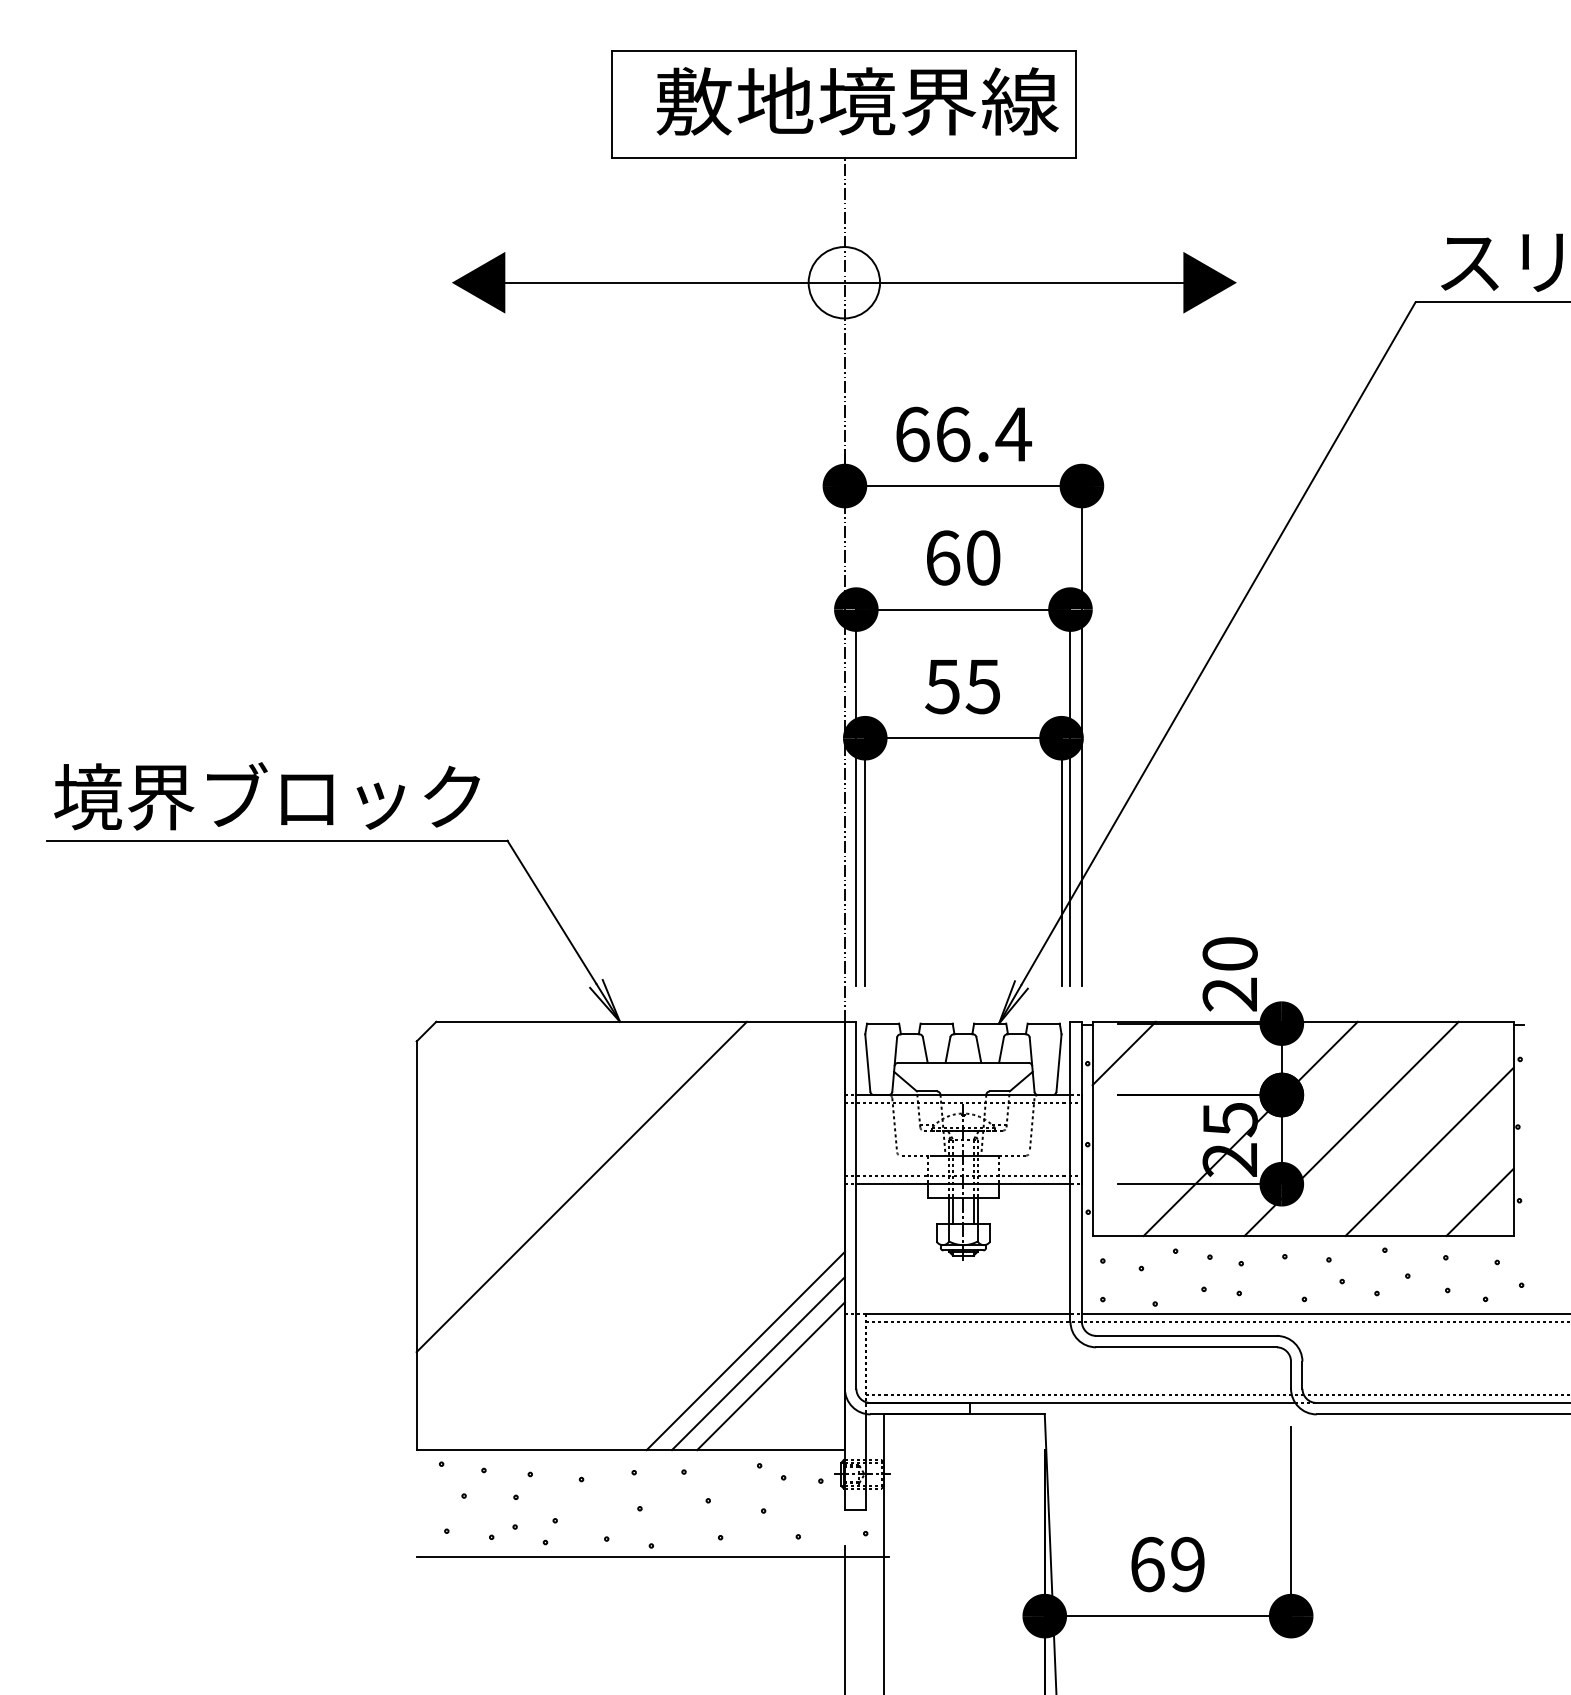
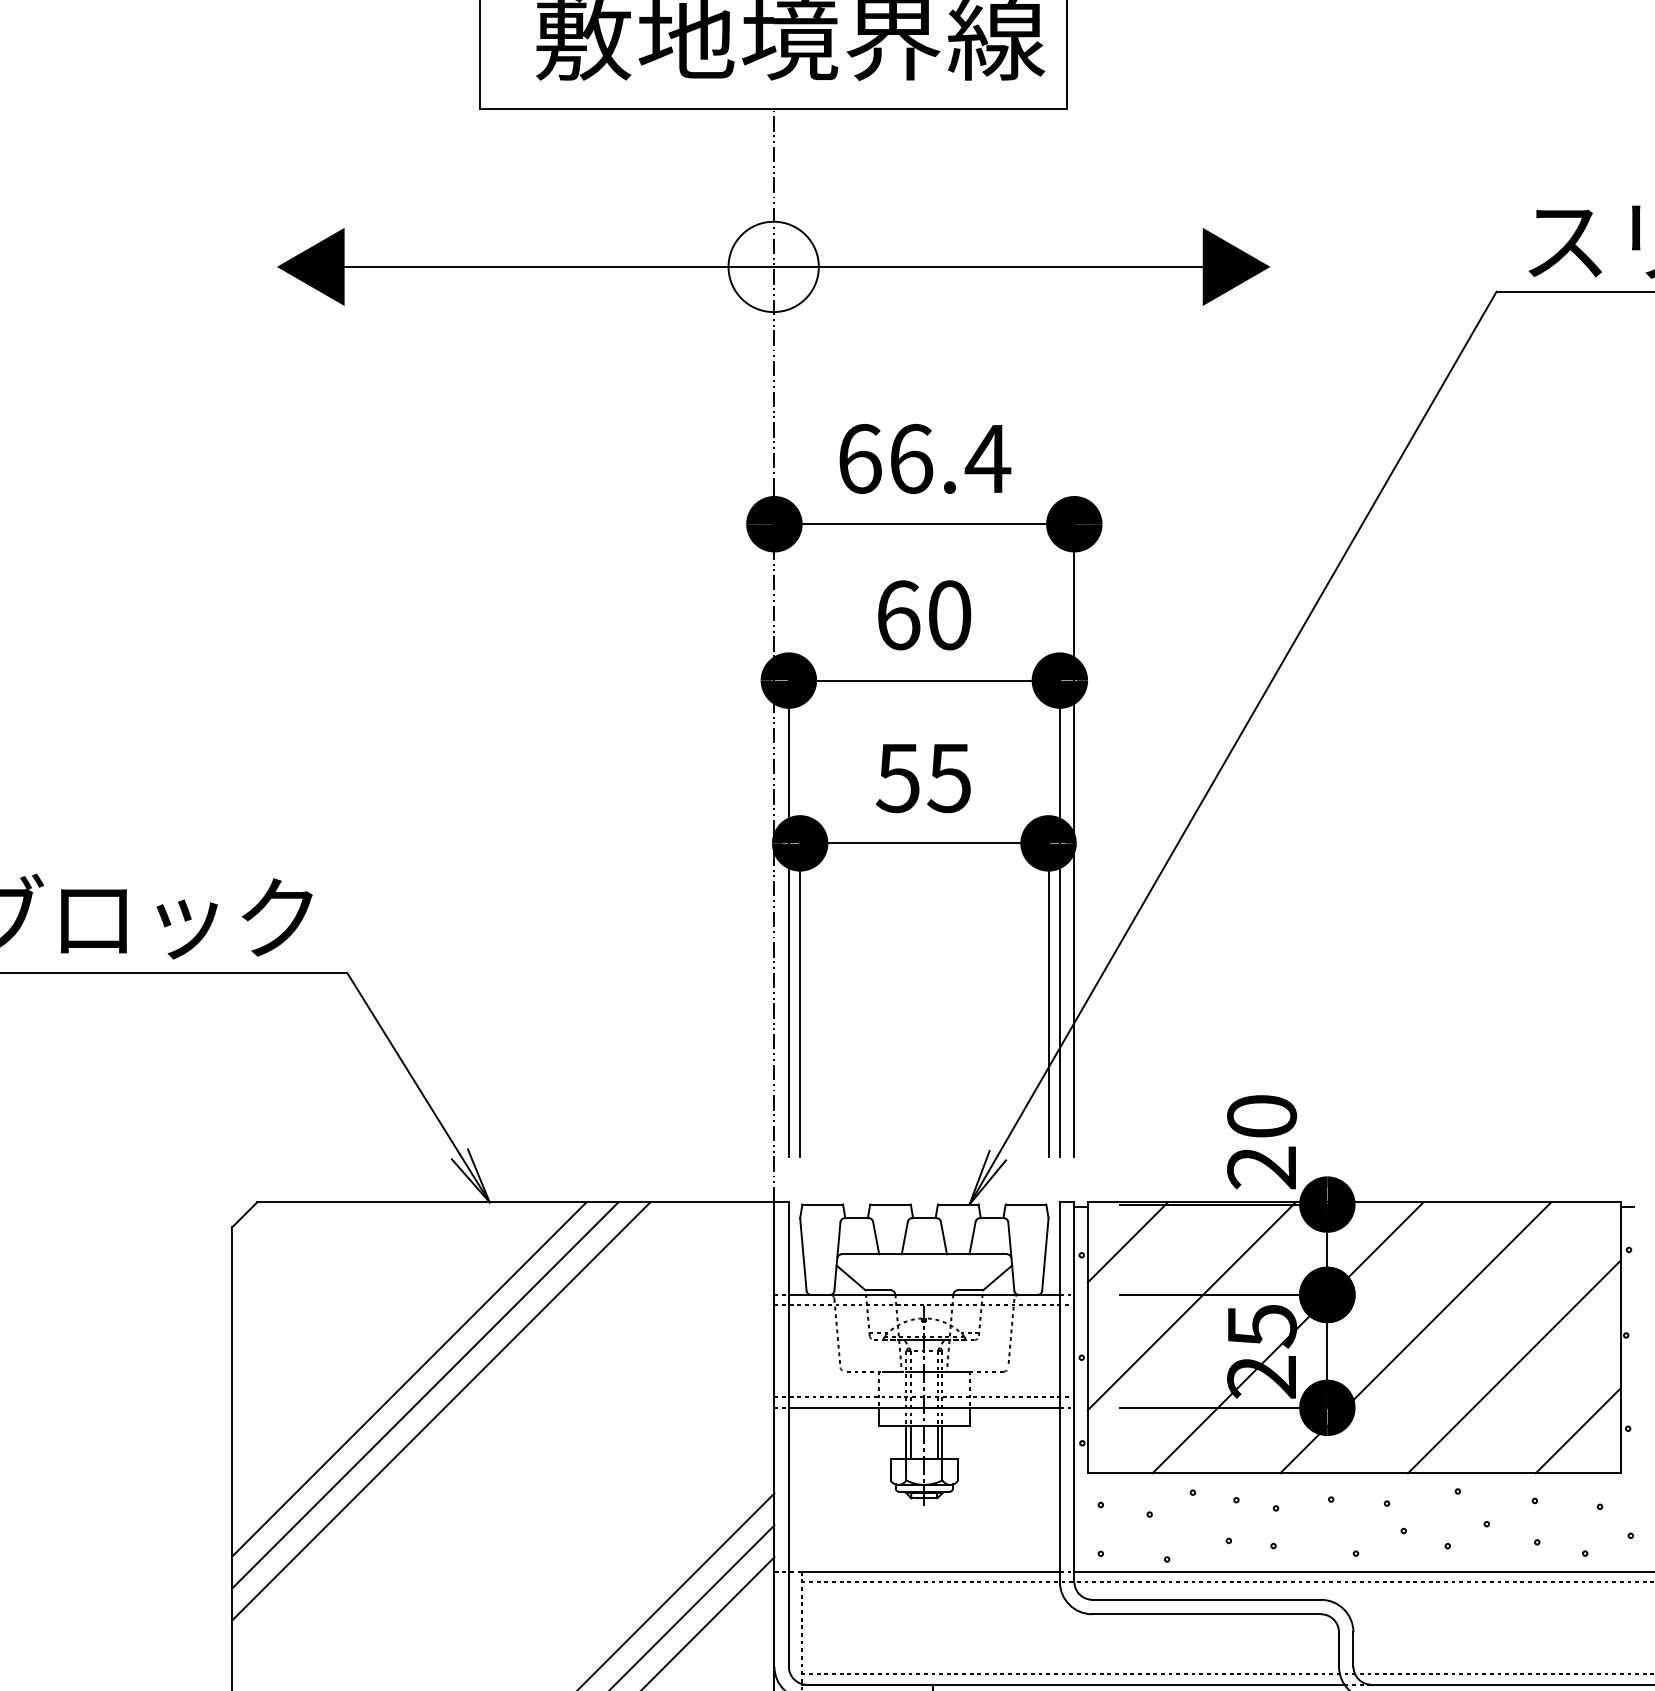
line: (1174, 1103) -> (1191, 1305), added
line: (556, 1161) -> (409, 1379), added
line: (568, 1173) -> (424, 1394), added

